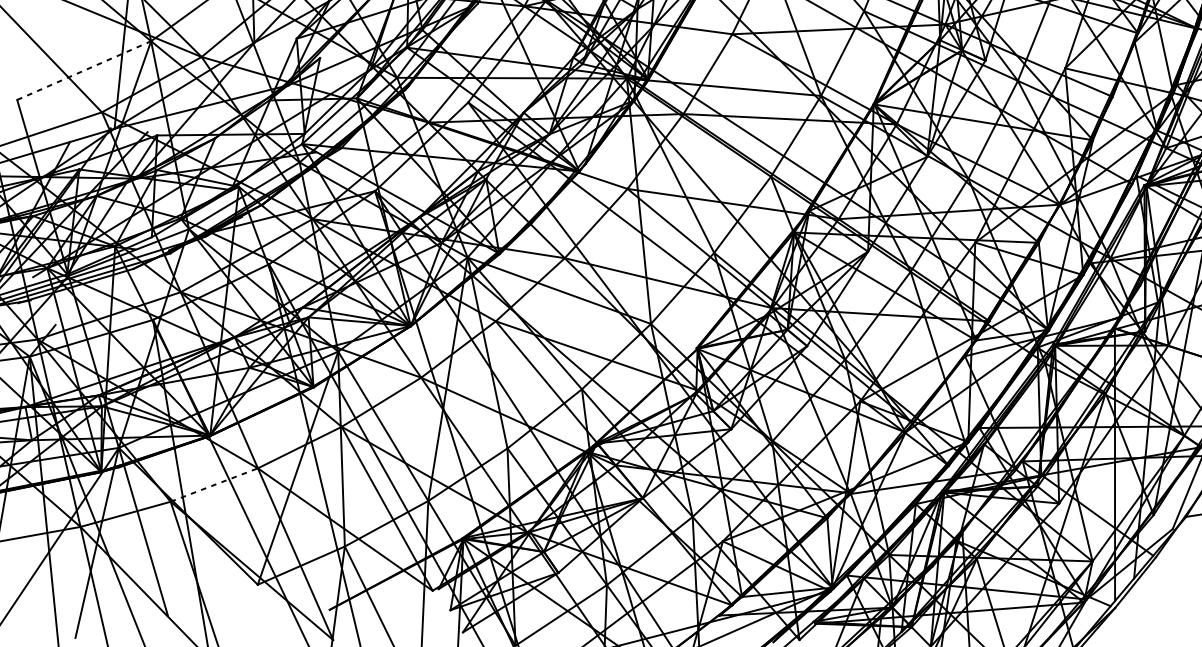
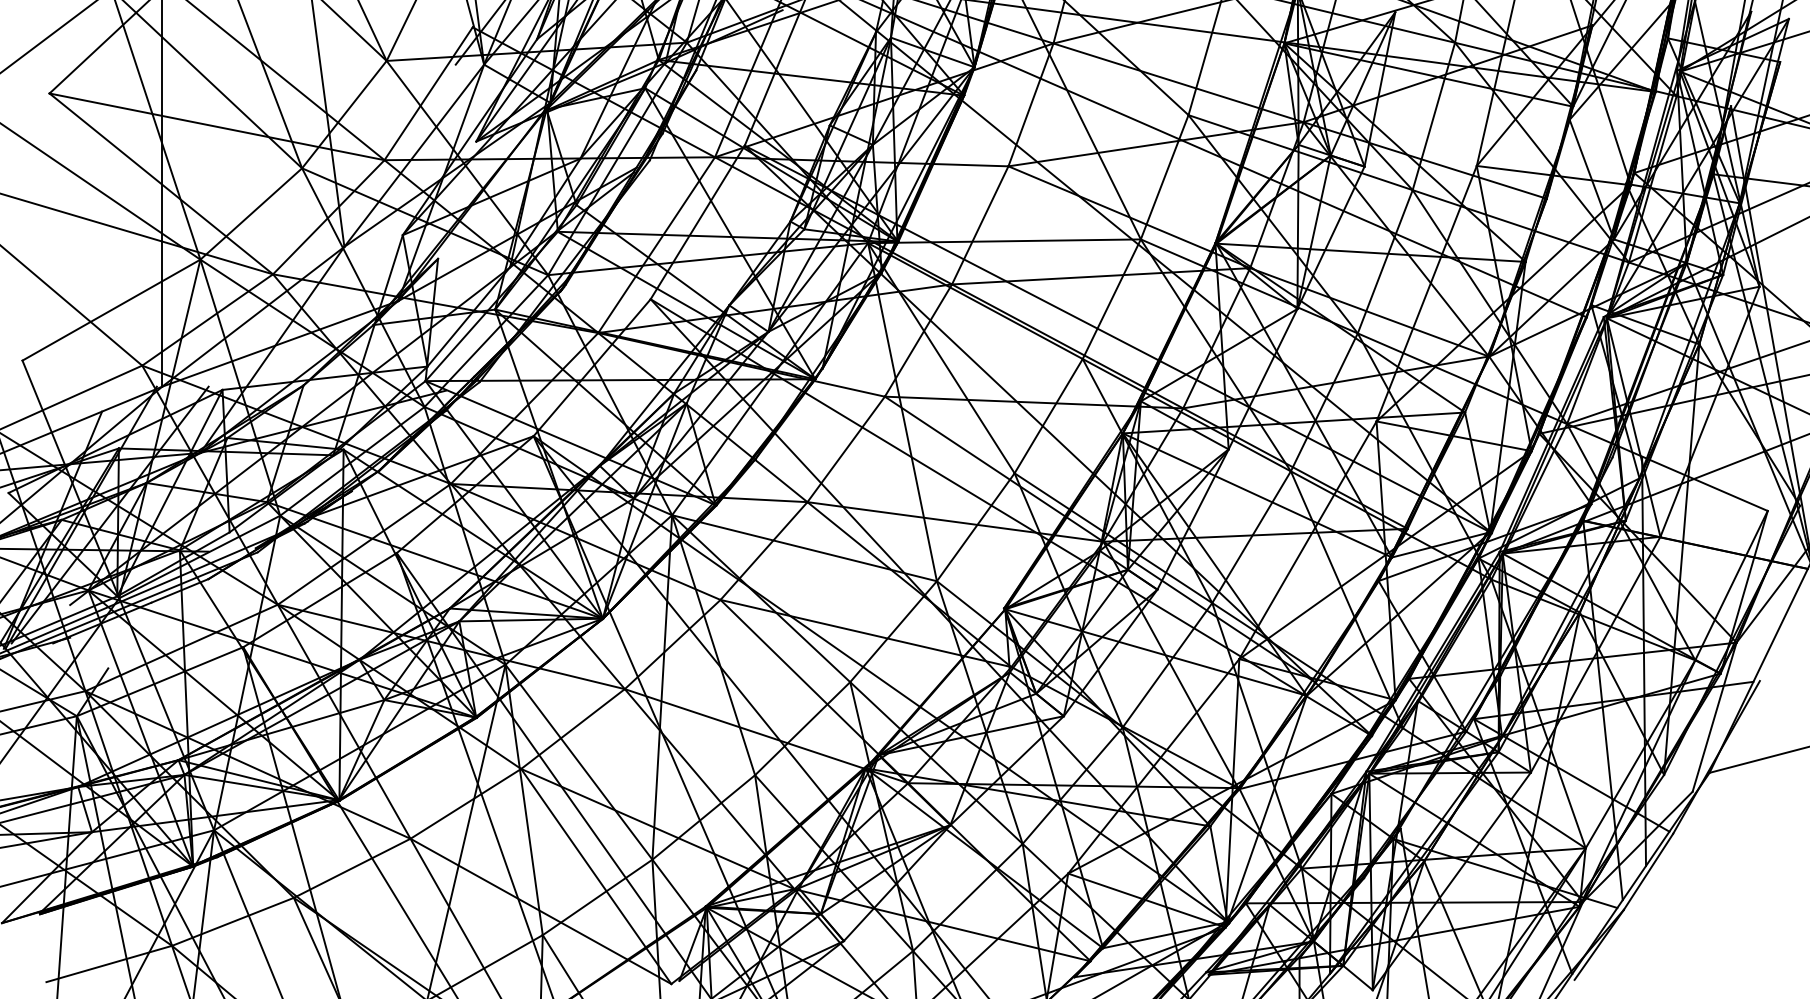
line: (84, 70) -> (111, 309), dashed -> solid
line: (214, 485) -> (352, 868), dashed -> solid

